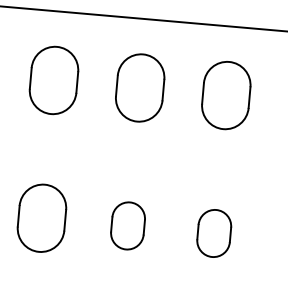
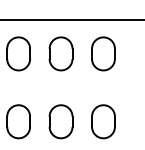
part: (126, 225) -> (60, 121), size x1.43
part: (214, 232) -> (103, 121), size x1.43

